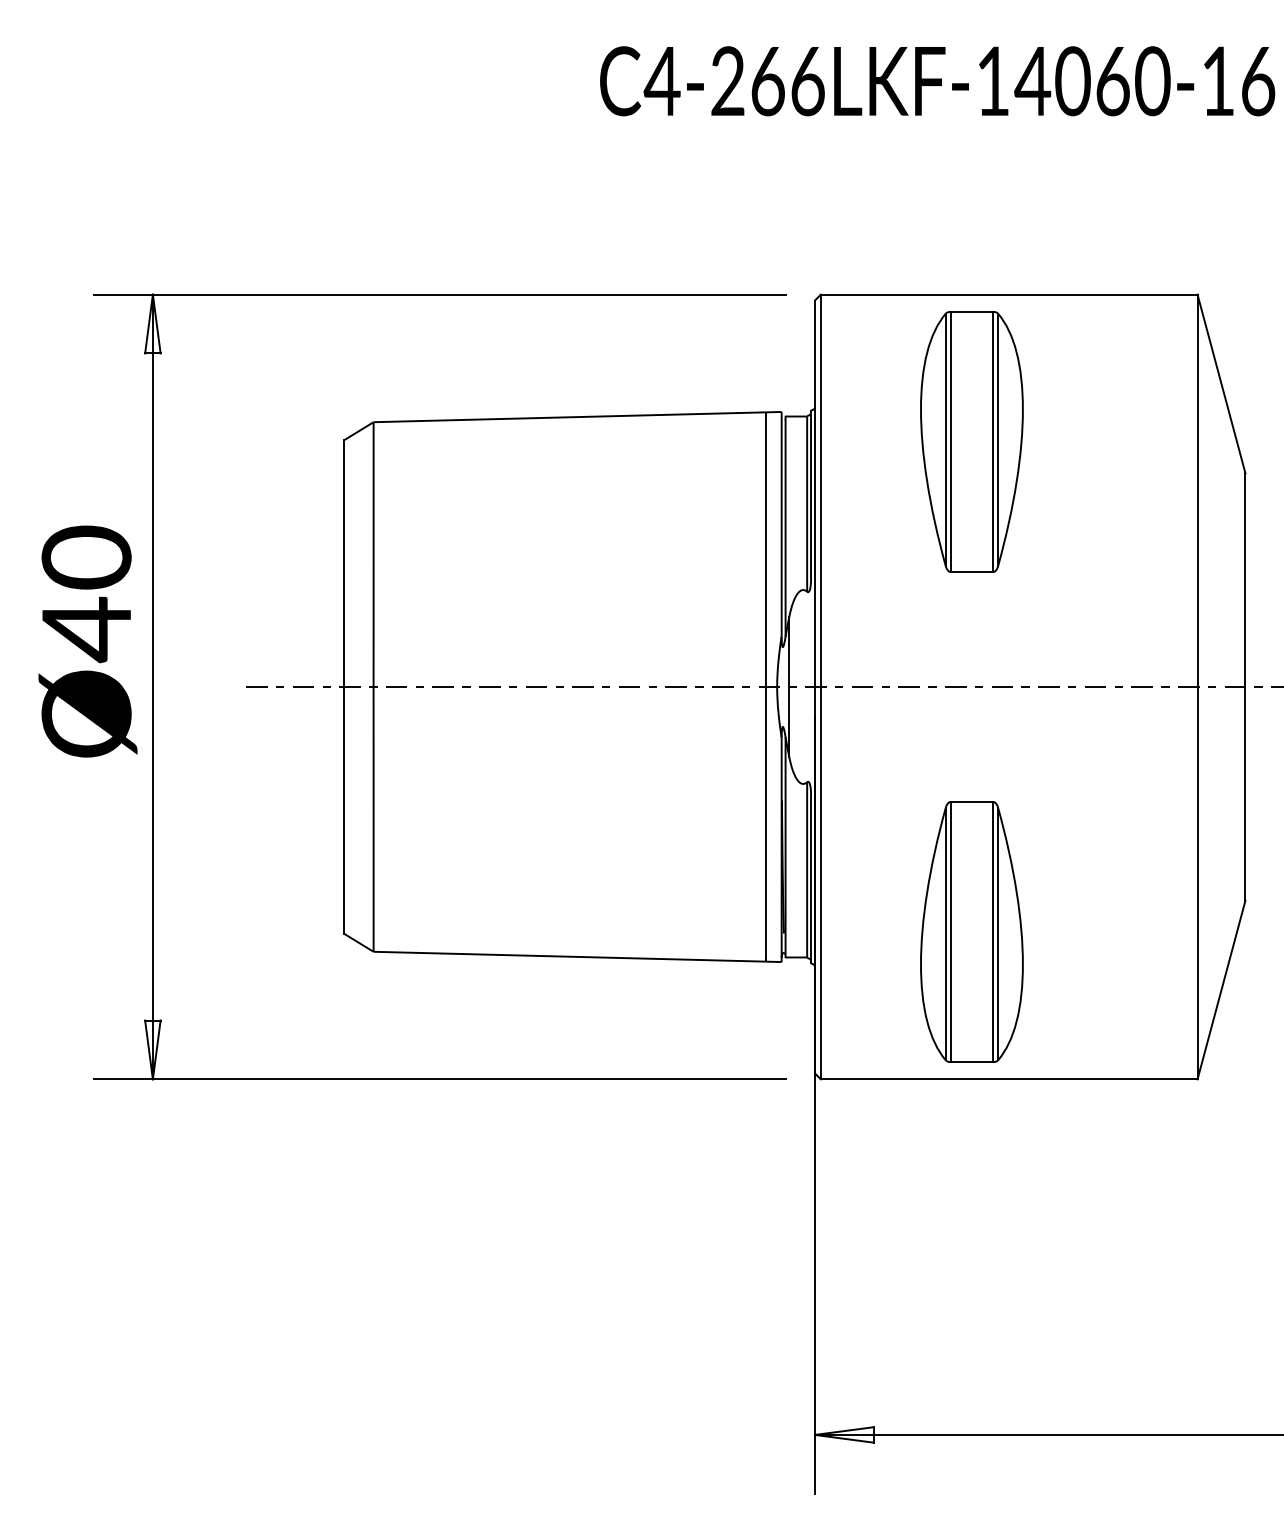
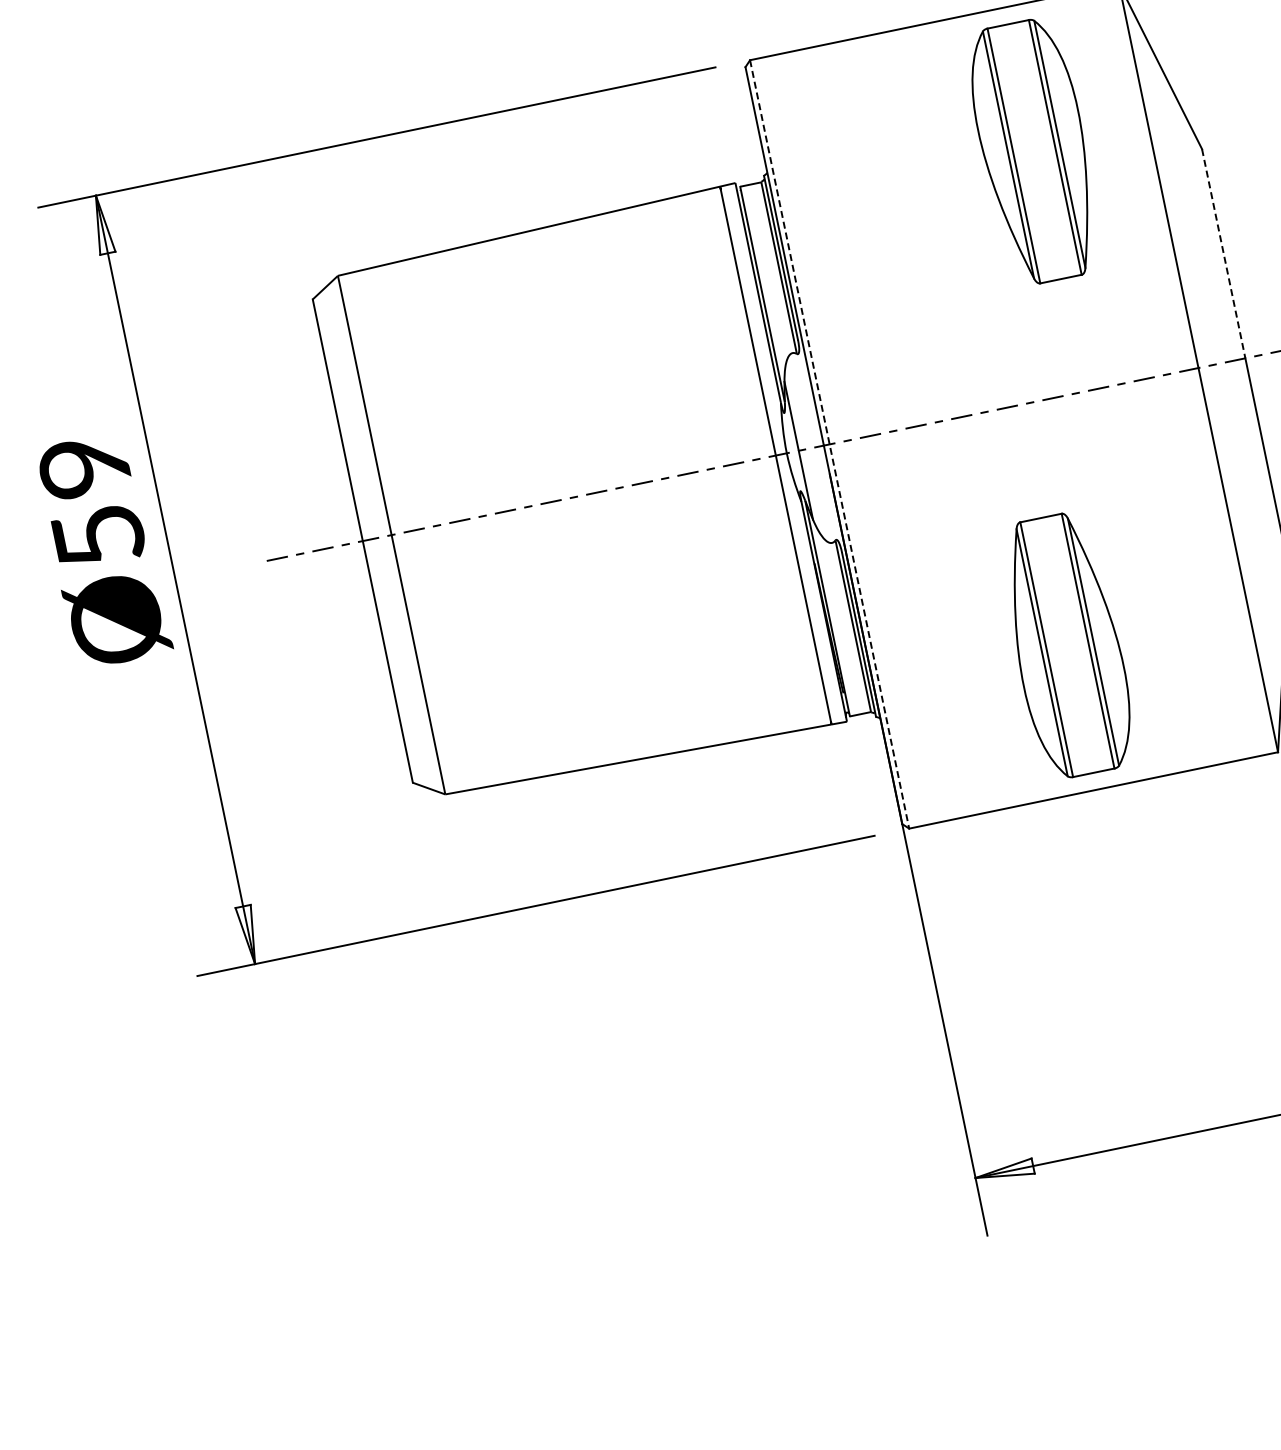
part: (971, 441) -> (1034, 151), moved
line: (1245, 580) -> (1223, 254), solid -> dashed
text: (86, 594) -> (91, 502), Ø40 -> Ø59
line: (820, 687) -> (829, 444), solid -> dashed
part: (971, 931) -> (1066, 644), moved

